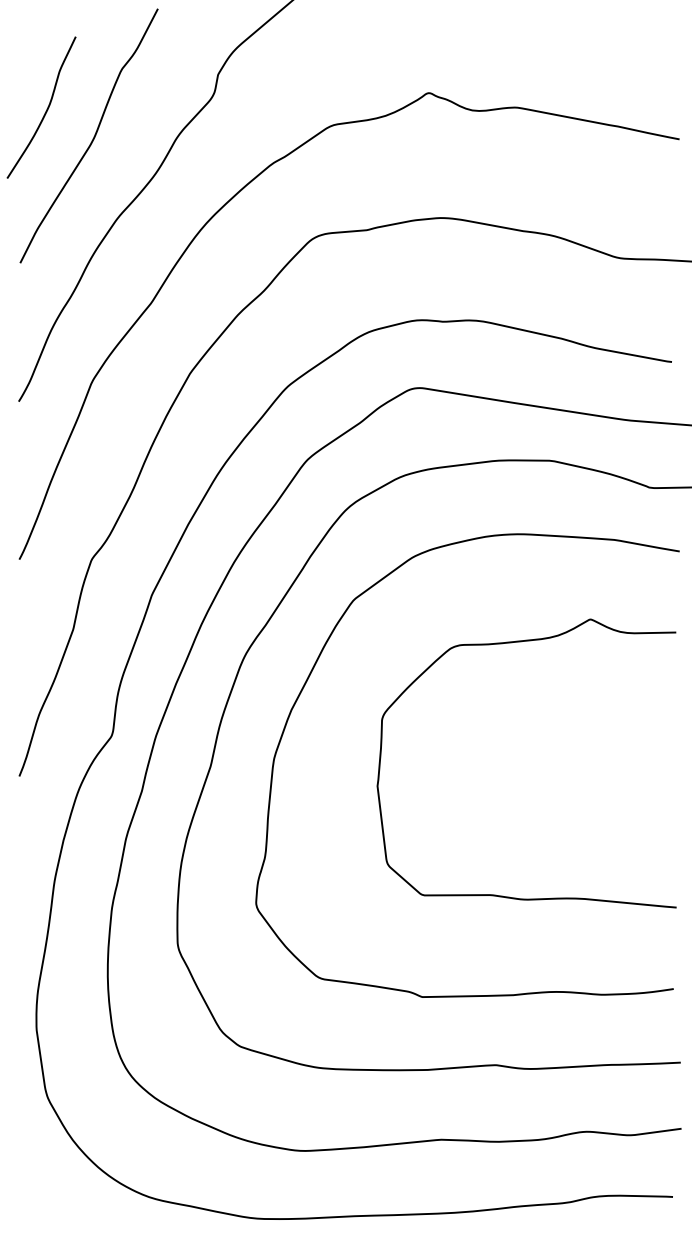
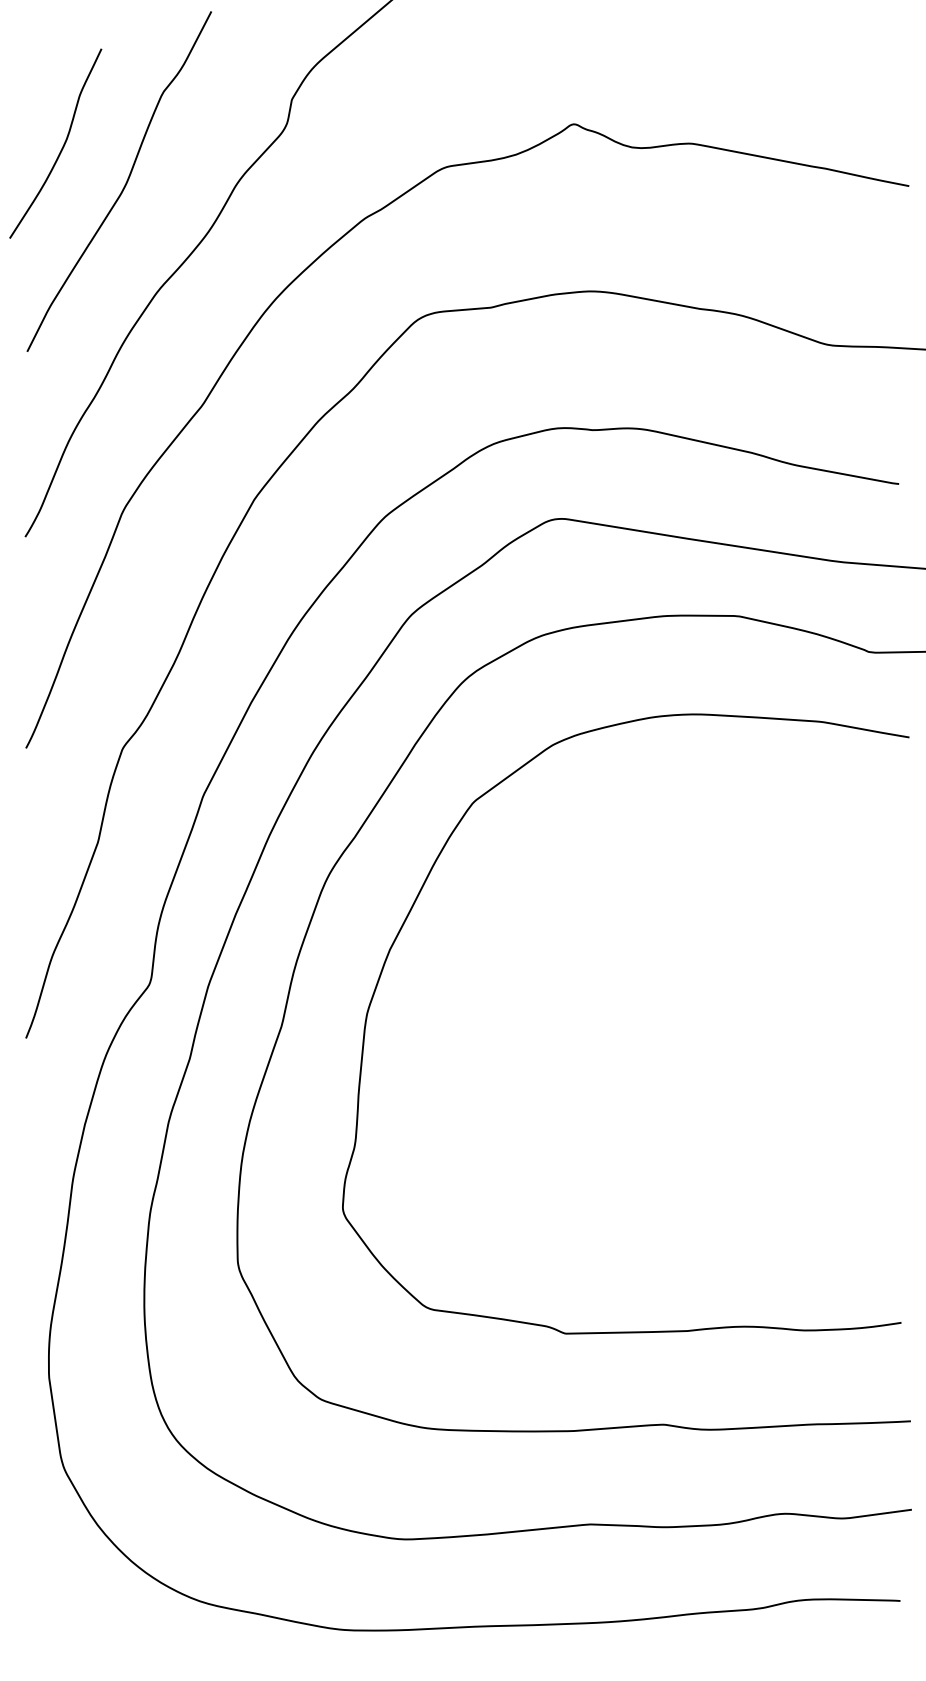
curve: (516, 642) -> (691, 859), removed

